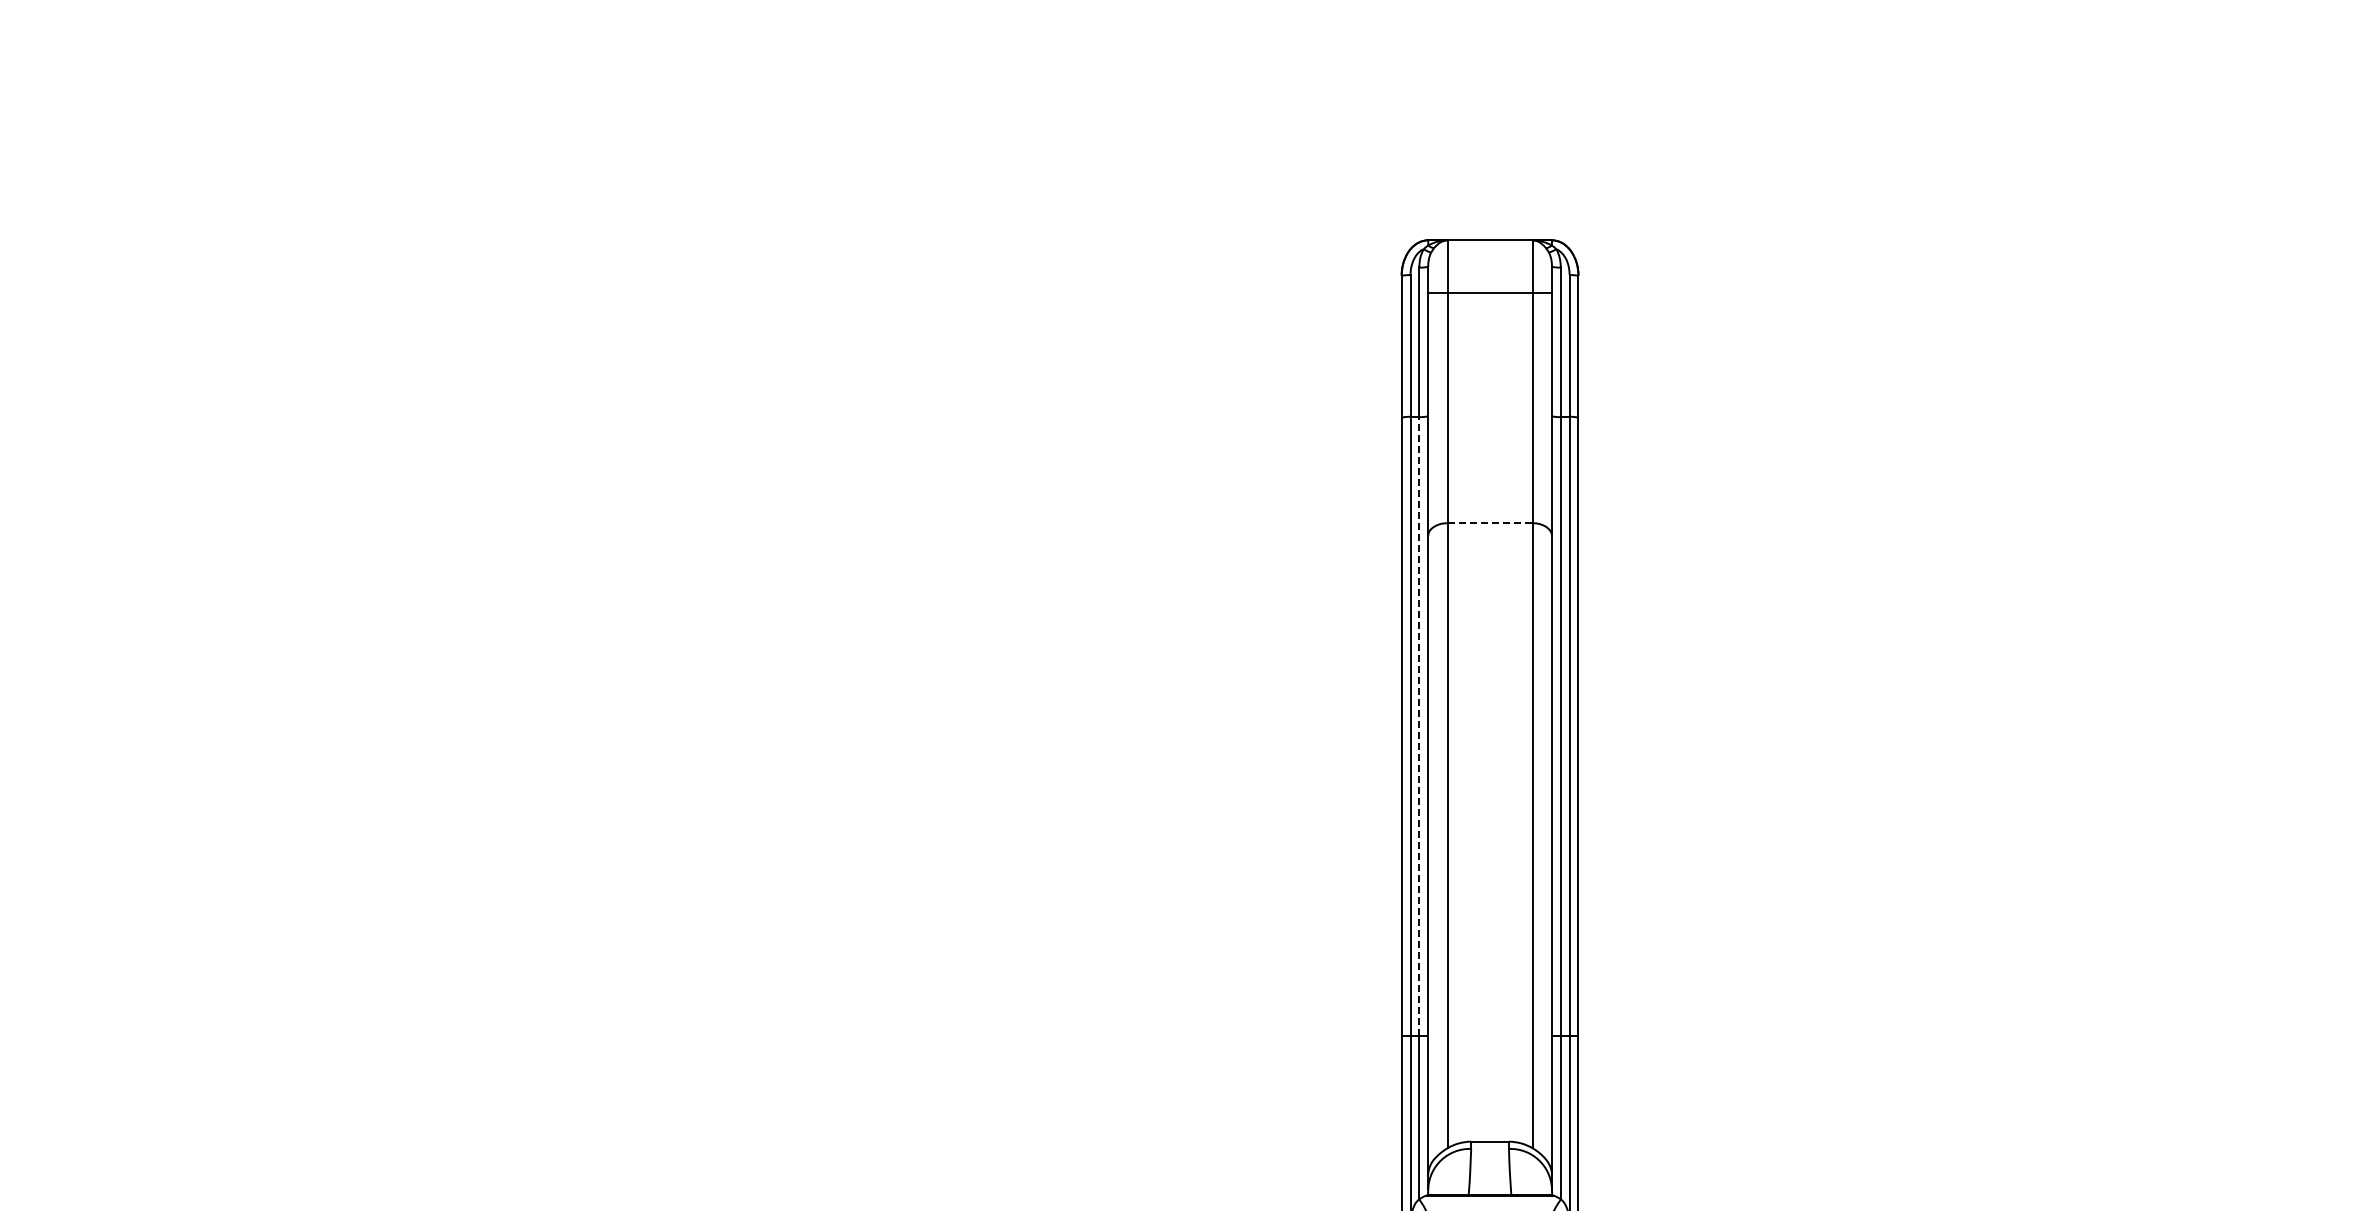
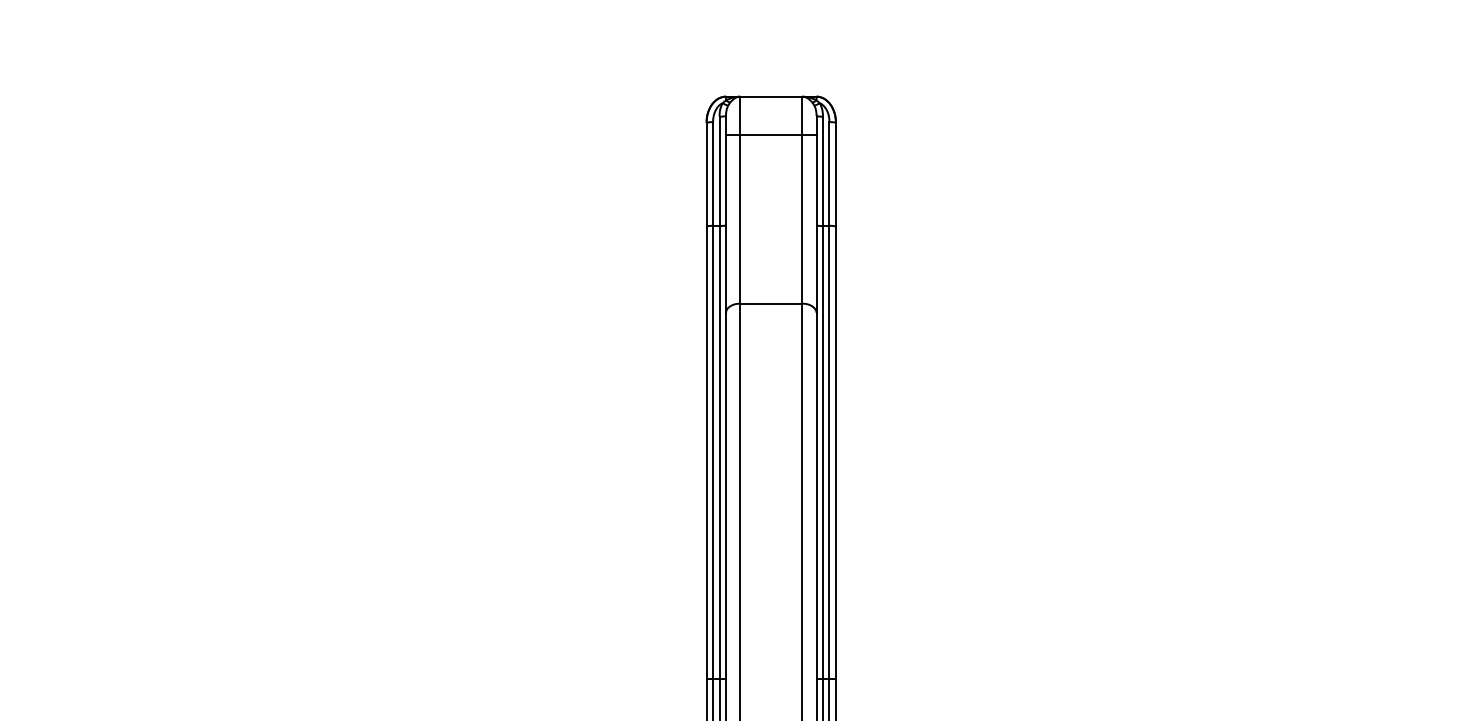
line: (1490, 523) -> (771, 303), dashed -> solid
line: (1419, 725) -> (719, 451), dashed -> solid

